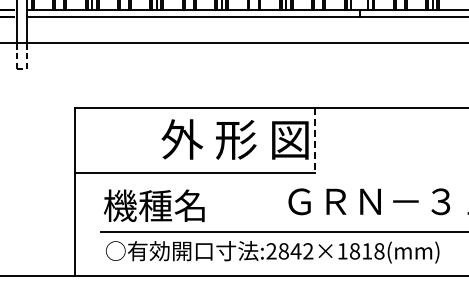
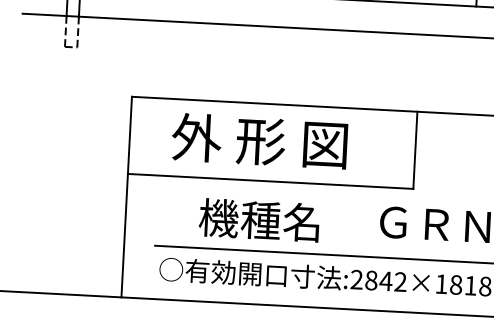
text: (234, 139) -> (258, 141), moved
line: (314, 140) -> (414, 150), dashed -> solid
text: (154, 205) -> (259, 219), moved

